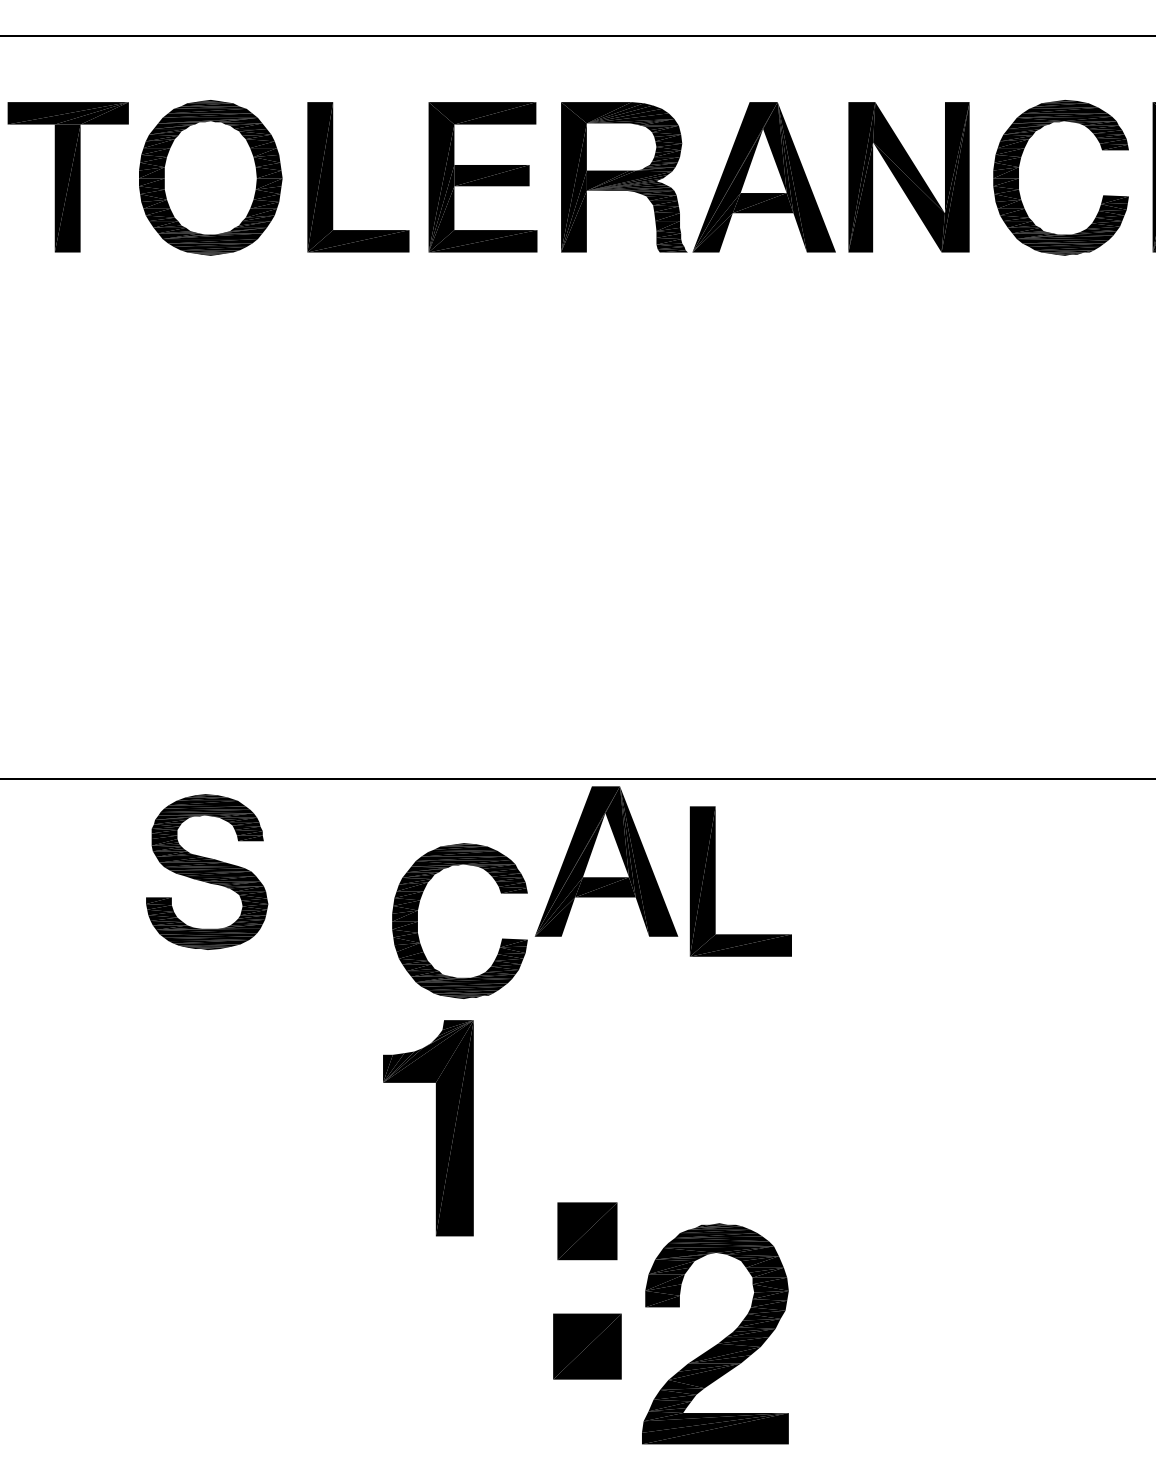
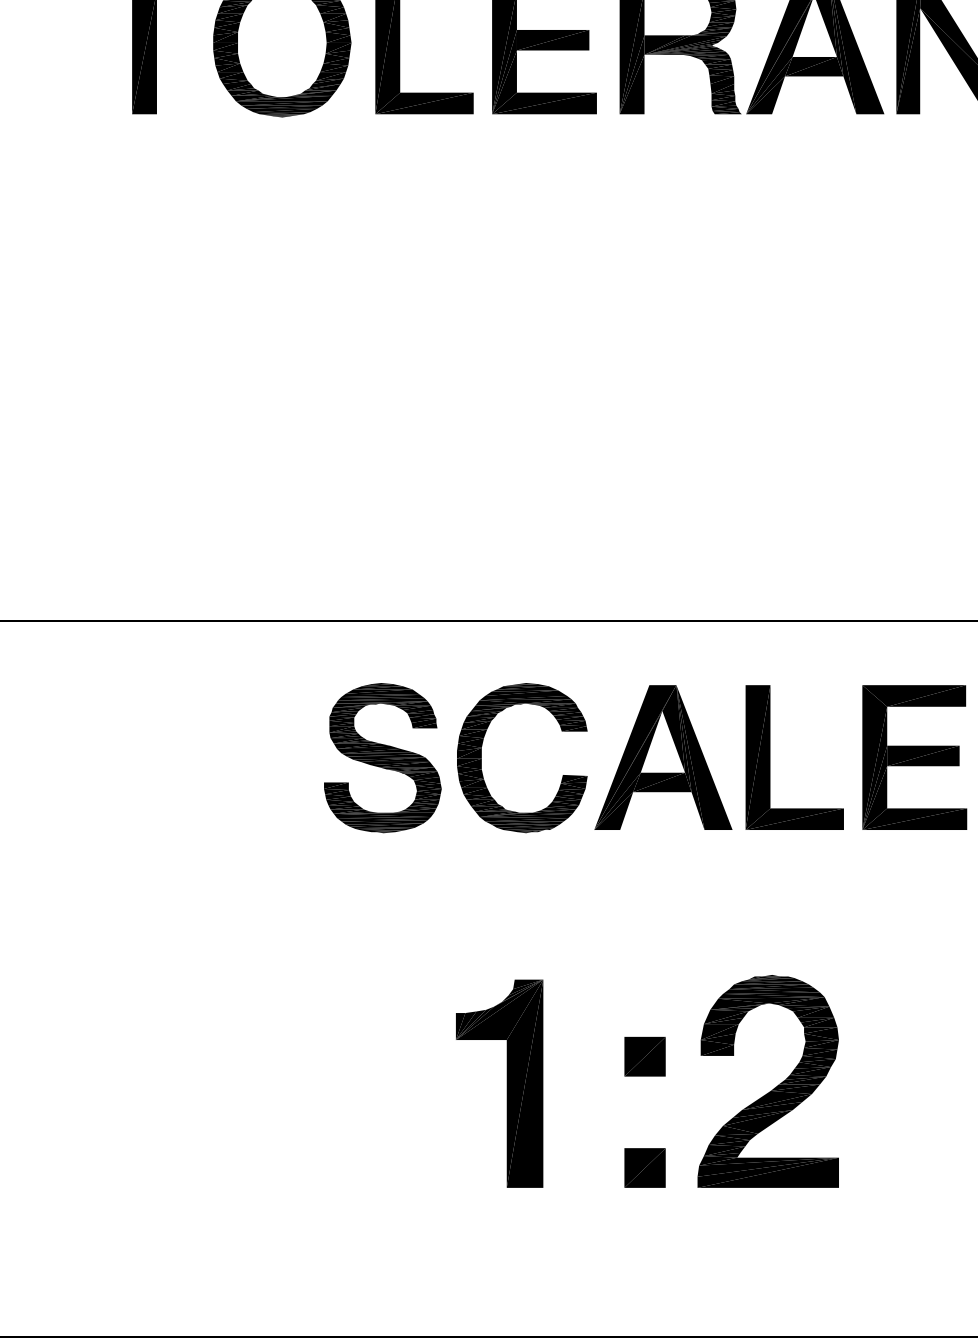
part: (606, 861) -> (663, 757), moved
part: (207, 871) -> (383, 757), moved
part: (715, 881) -> (770, 757), moved
part: (867, 920) -> (914, 757), added
part: (435, 1128) -> (506, 1083), moved
part: (587, 1230) -> (645, 1056), size x0.71
part: (721, 1340) -> (774, 1087), moved
part: (587, 1346) -> (645, 1167), size x0.62

